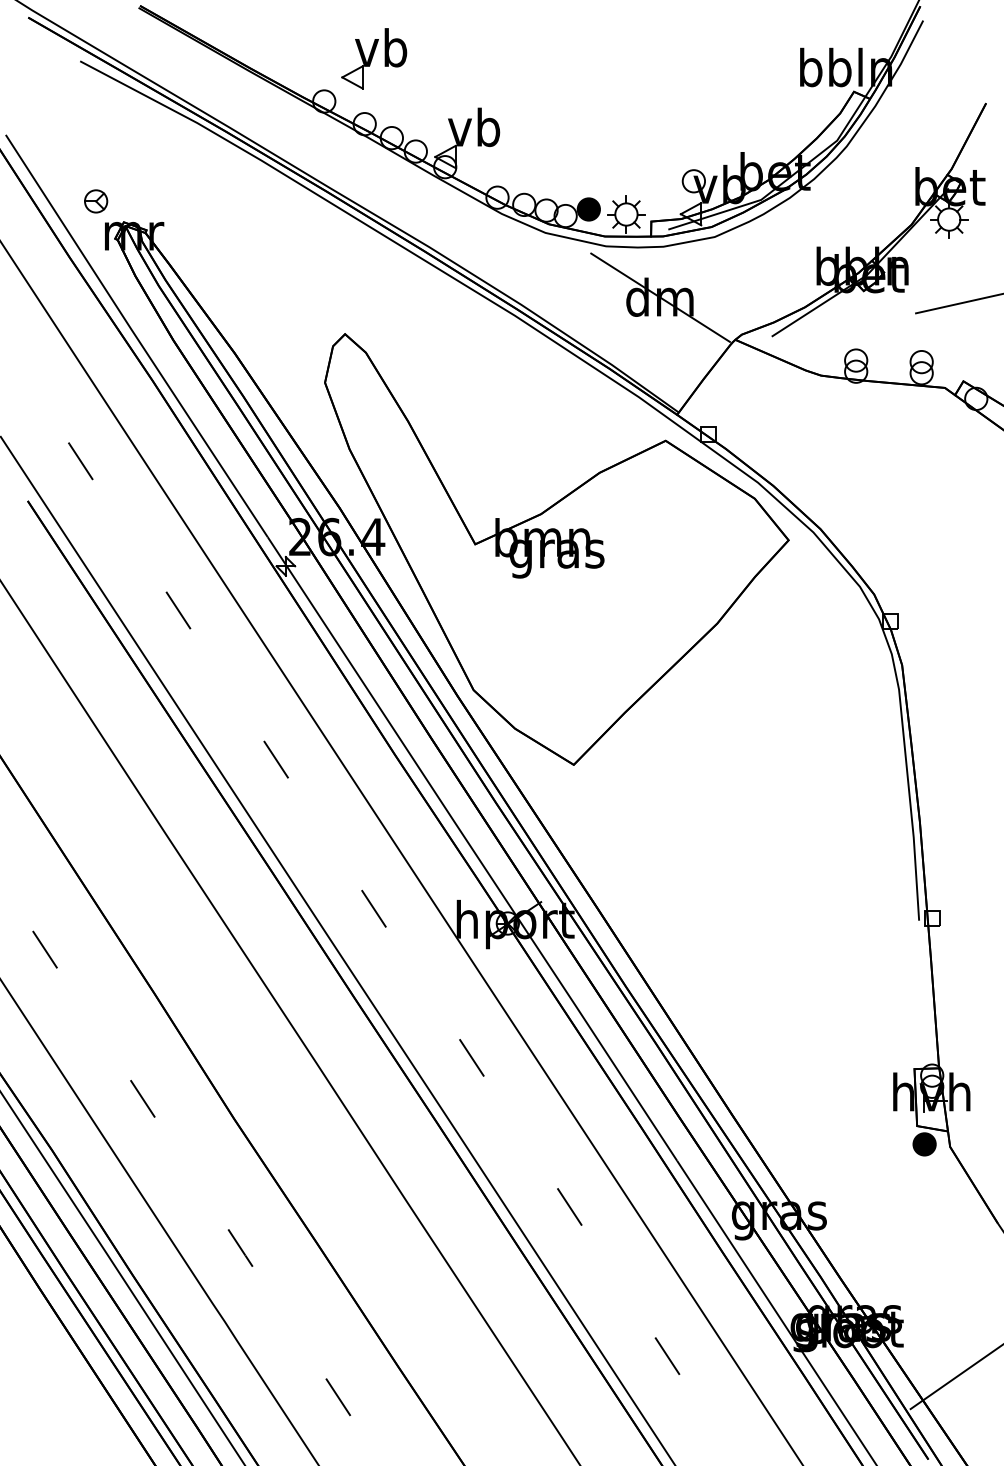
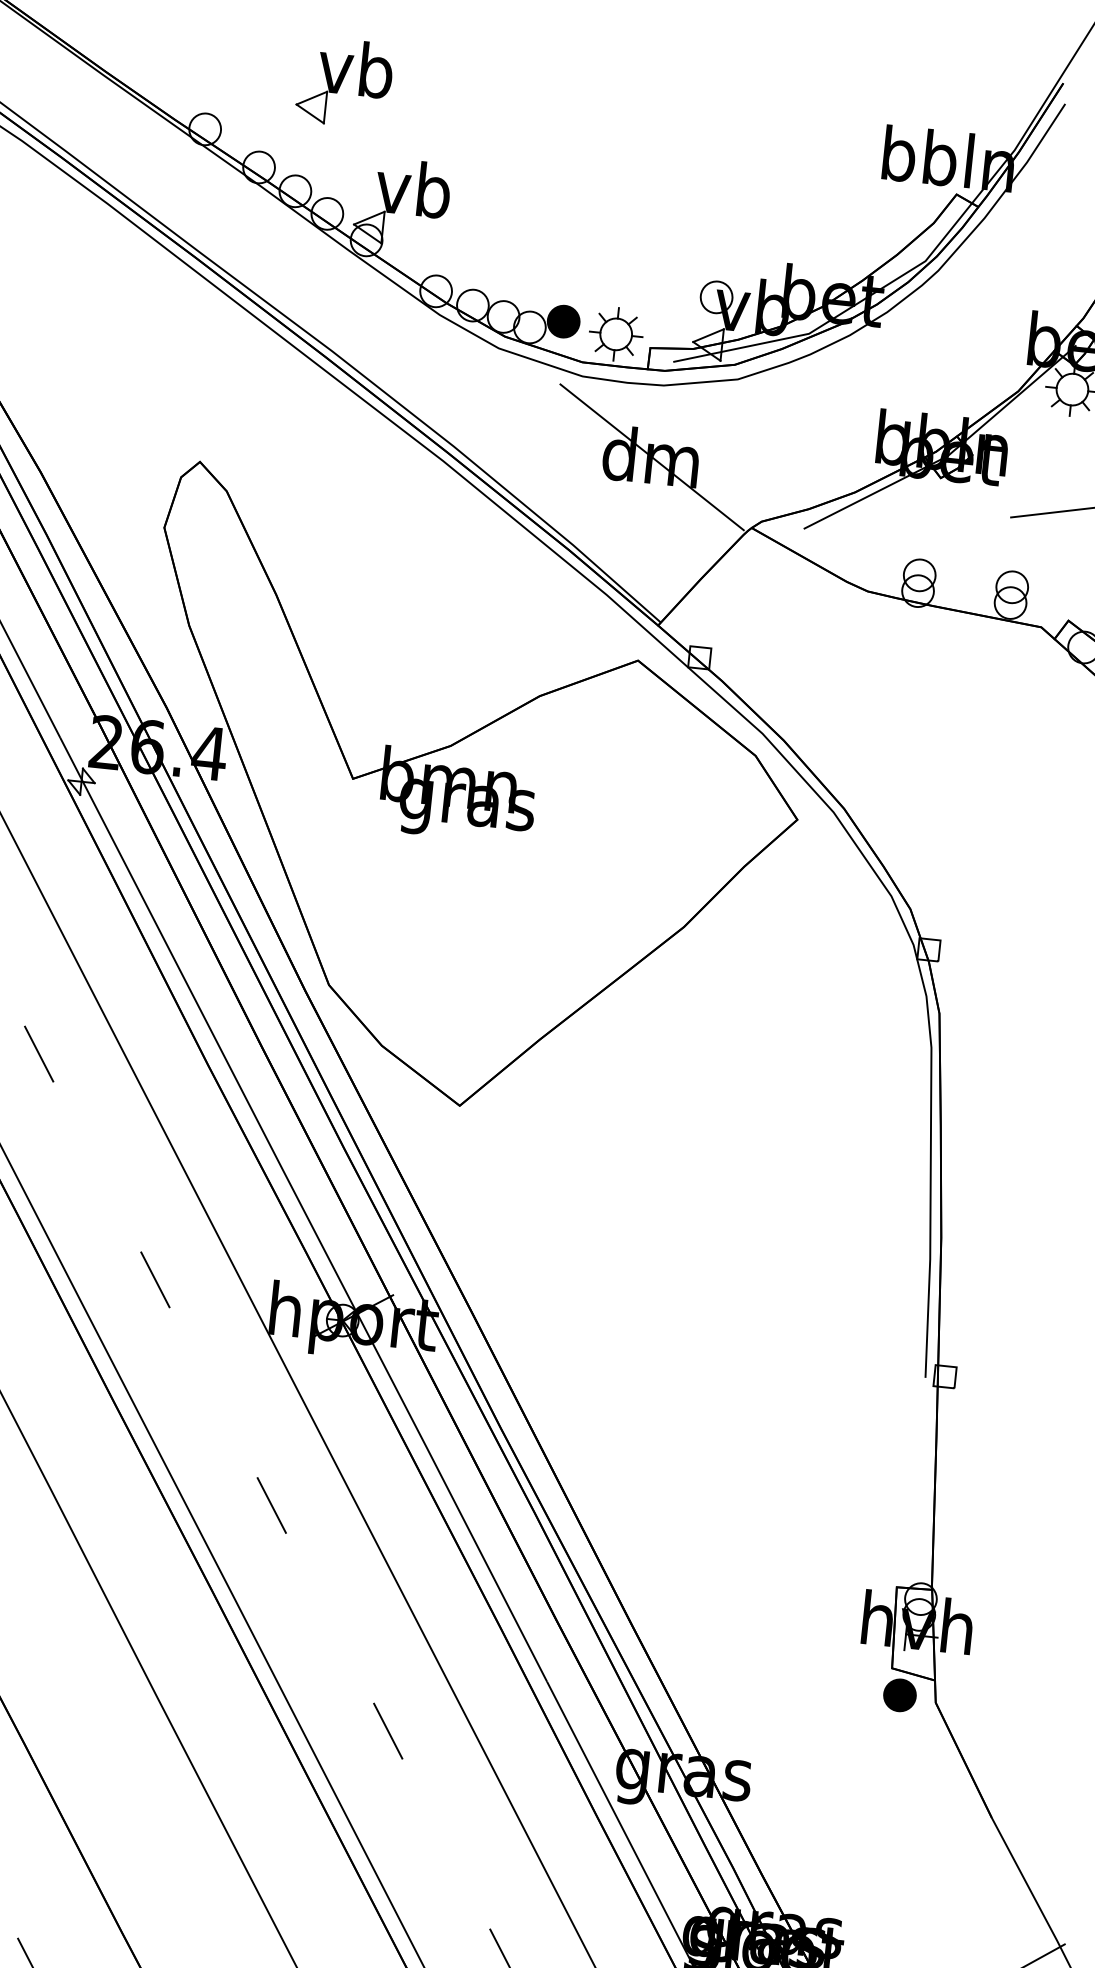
part: (374, 58) -> (344, 82), moved

